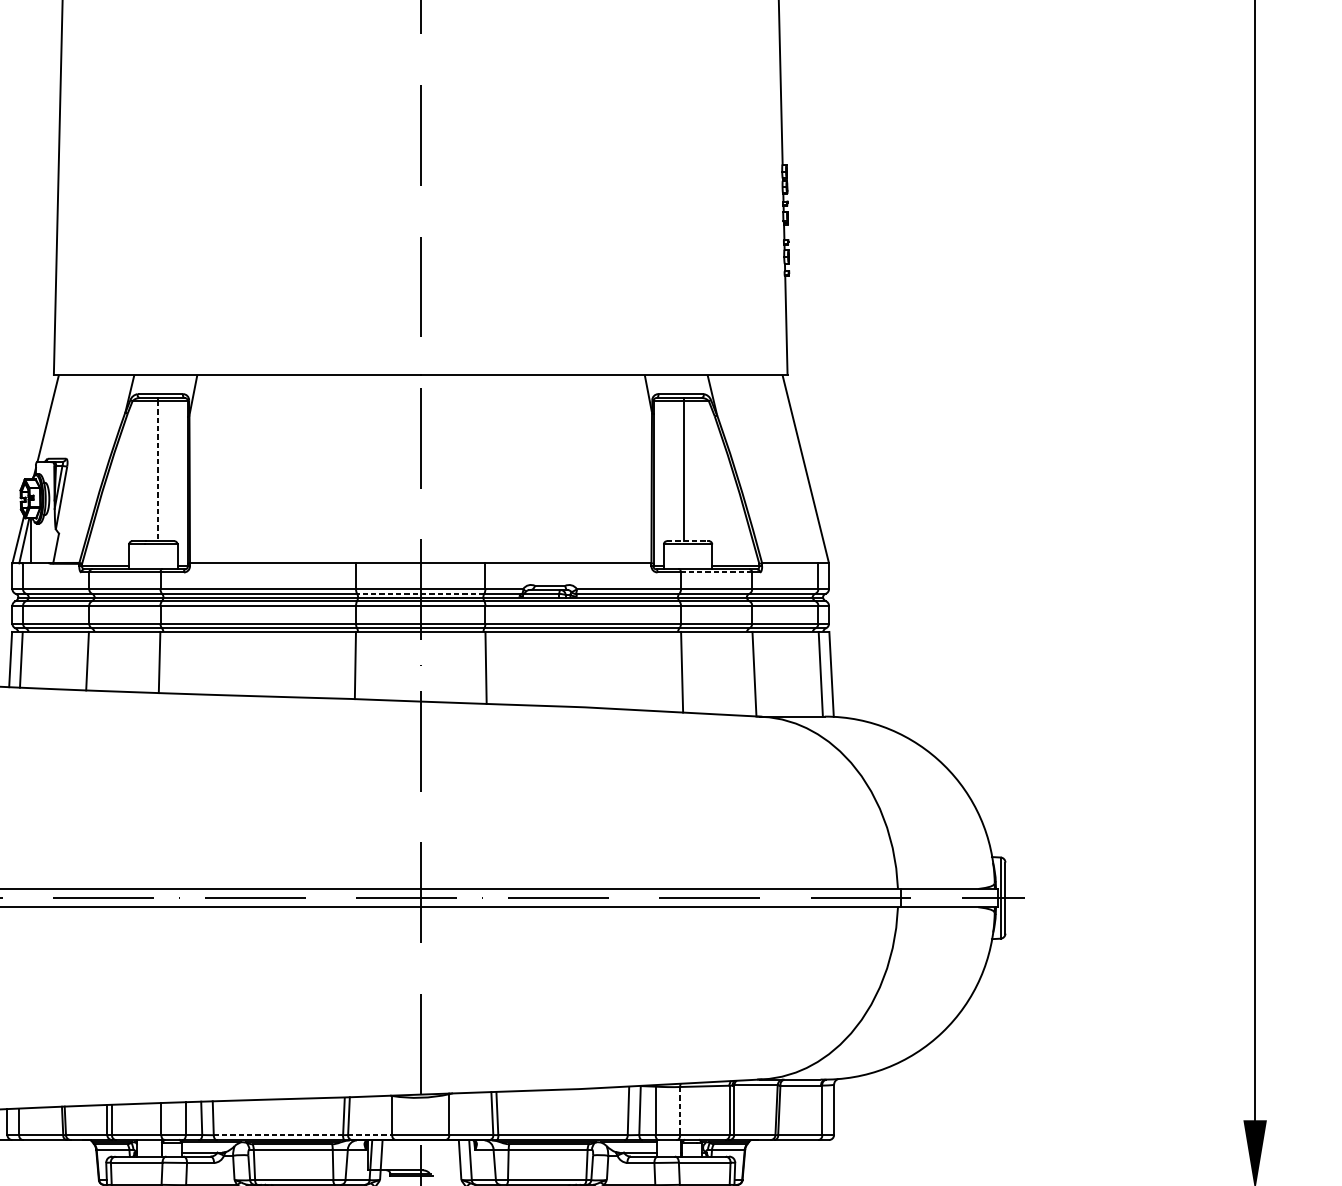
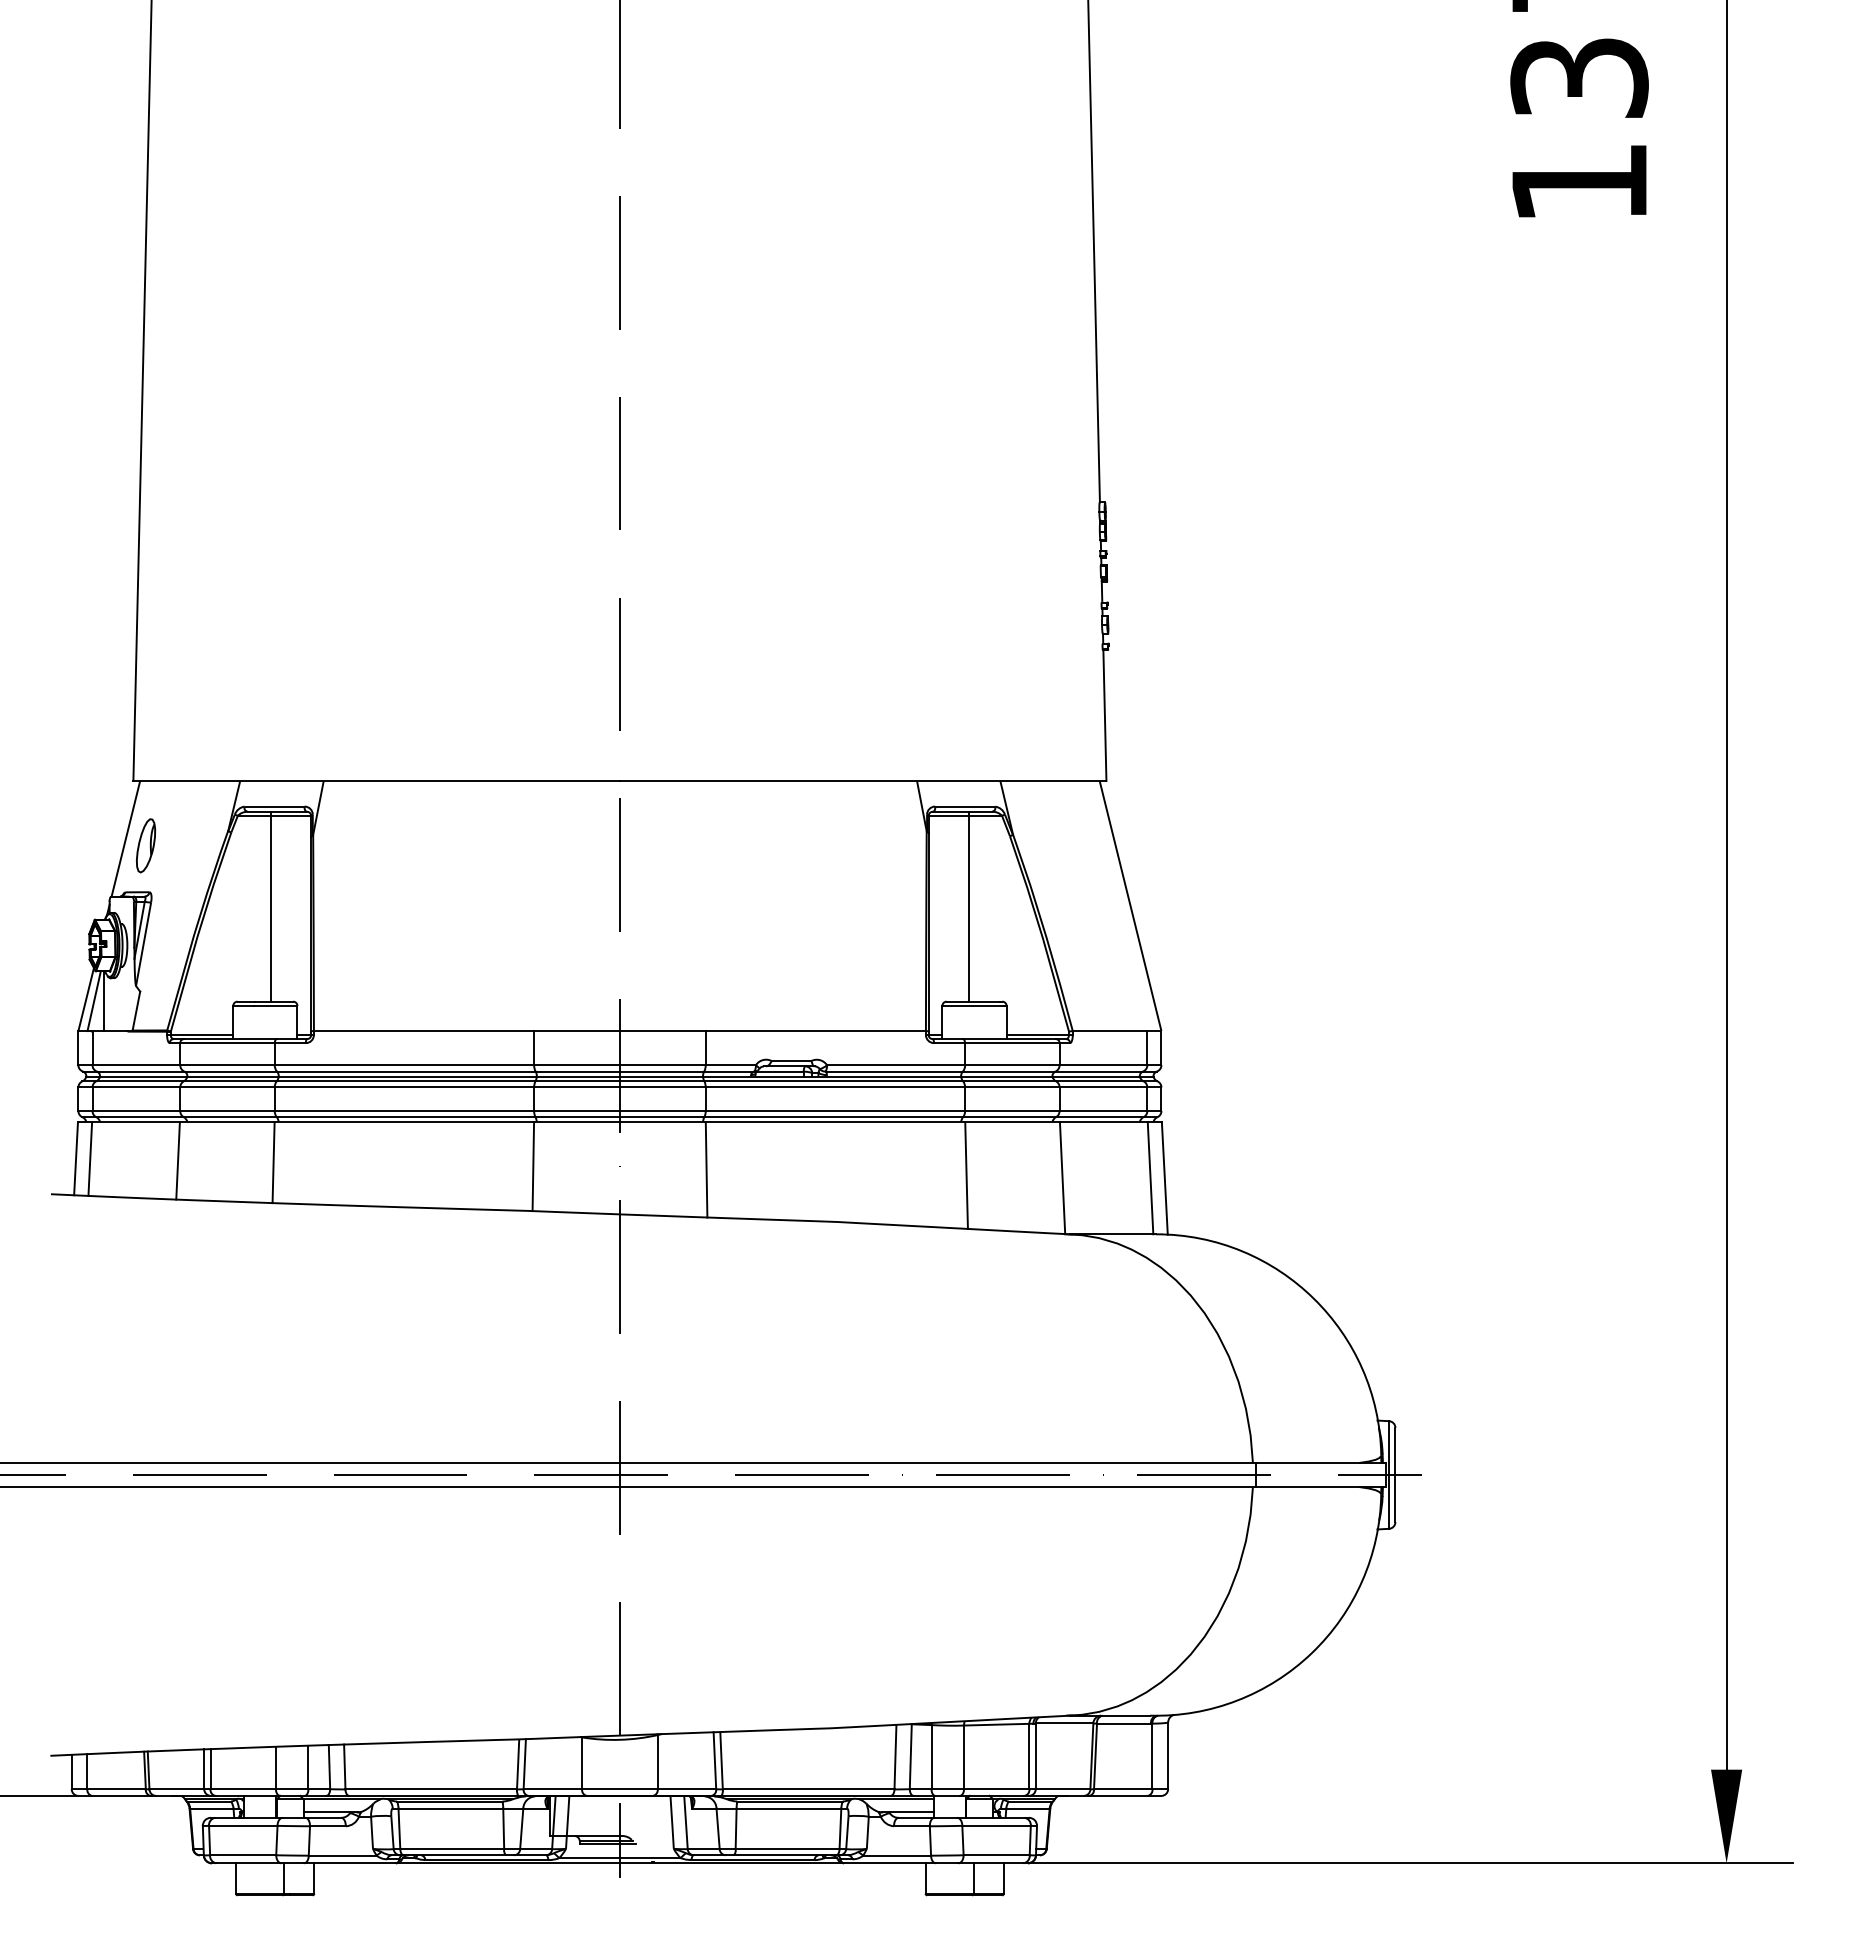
part: (63, 423) -> (146, 845), added
line: (158, 470) -> (271, 908), dashed -> solid
line: (687, 541) -> (973, 1001), dashed -> solid
line: (715, 572) -> (1011, 1043), dashed -> solid
line: (420, 593) -> (619, 1071), dashed -> solid
line: (680, 1111) -> (964, 1757), dashed -> solid
line: (278, 1135) -> (431, 1789), dashed -> solid
line: (370, 1135) -> (553, 1789), dashed -> solid

